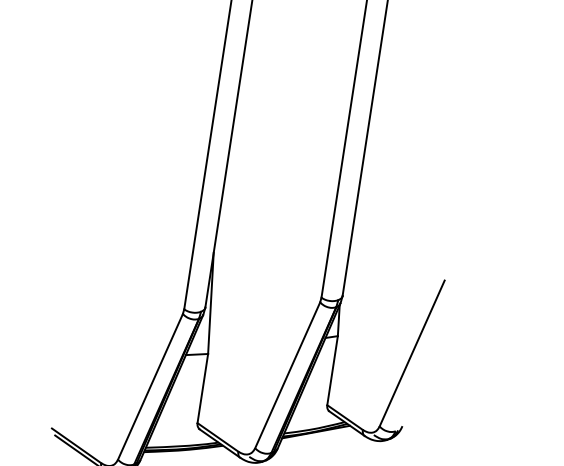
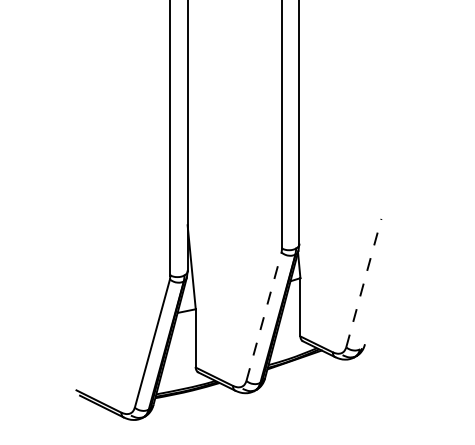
line: (411, 353) -> (363, 283), solid -> dashed
line: (288, 375) -> (264, 316), solid -> dashed

